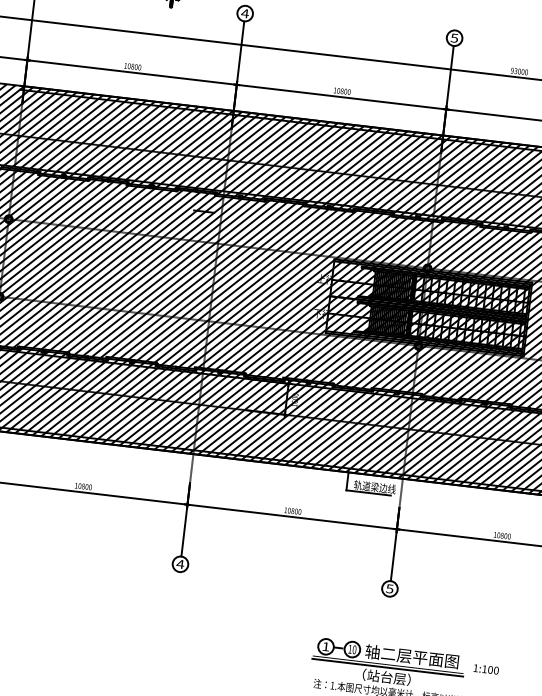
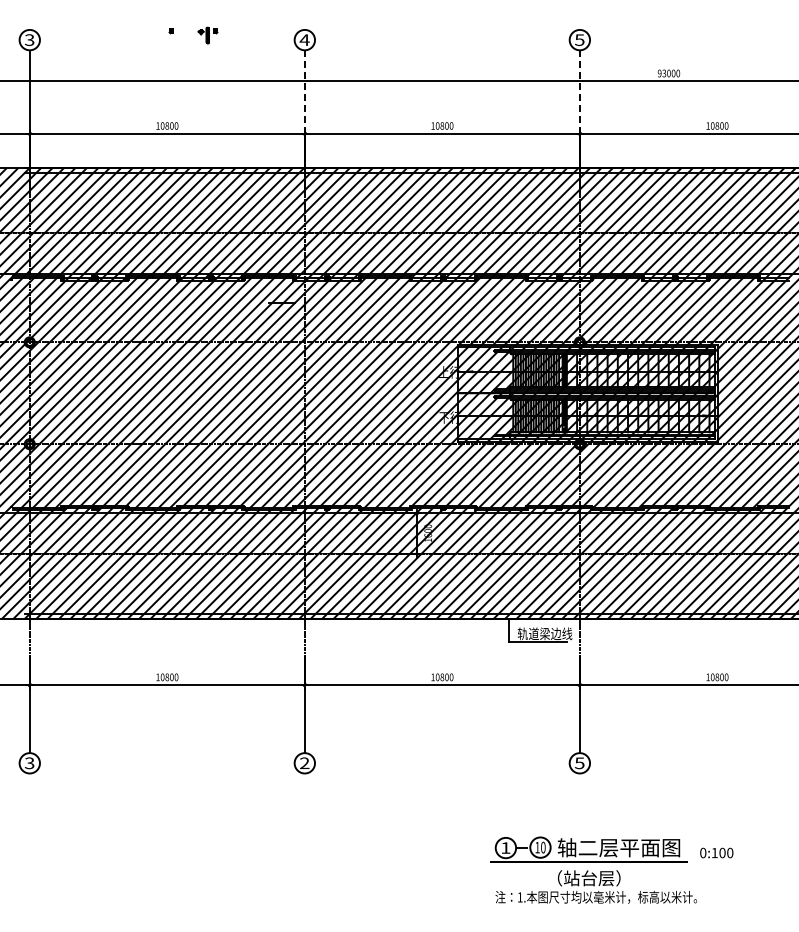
line: (240, 53) -> (304, 92), solid -> dashed
line: (449, 78) -> (579, 92), solid -> dashed
text: (180, 563) -> (304, 762), 4 -> 2
line: (388, 667) -> (589, 865), removed
text: (476, 667) -> (703, 852), 1:100 -> 0:100

